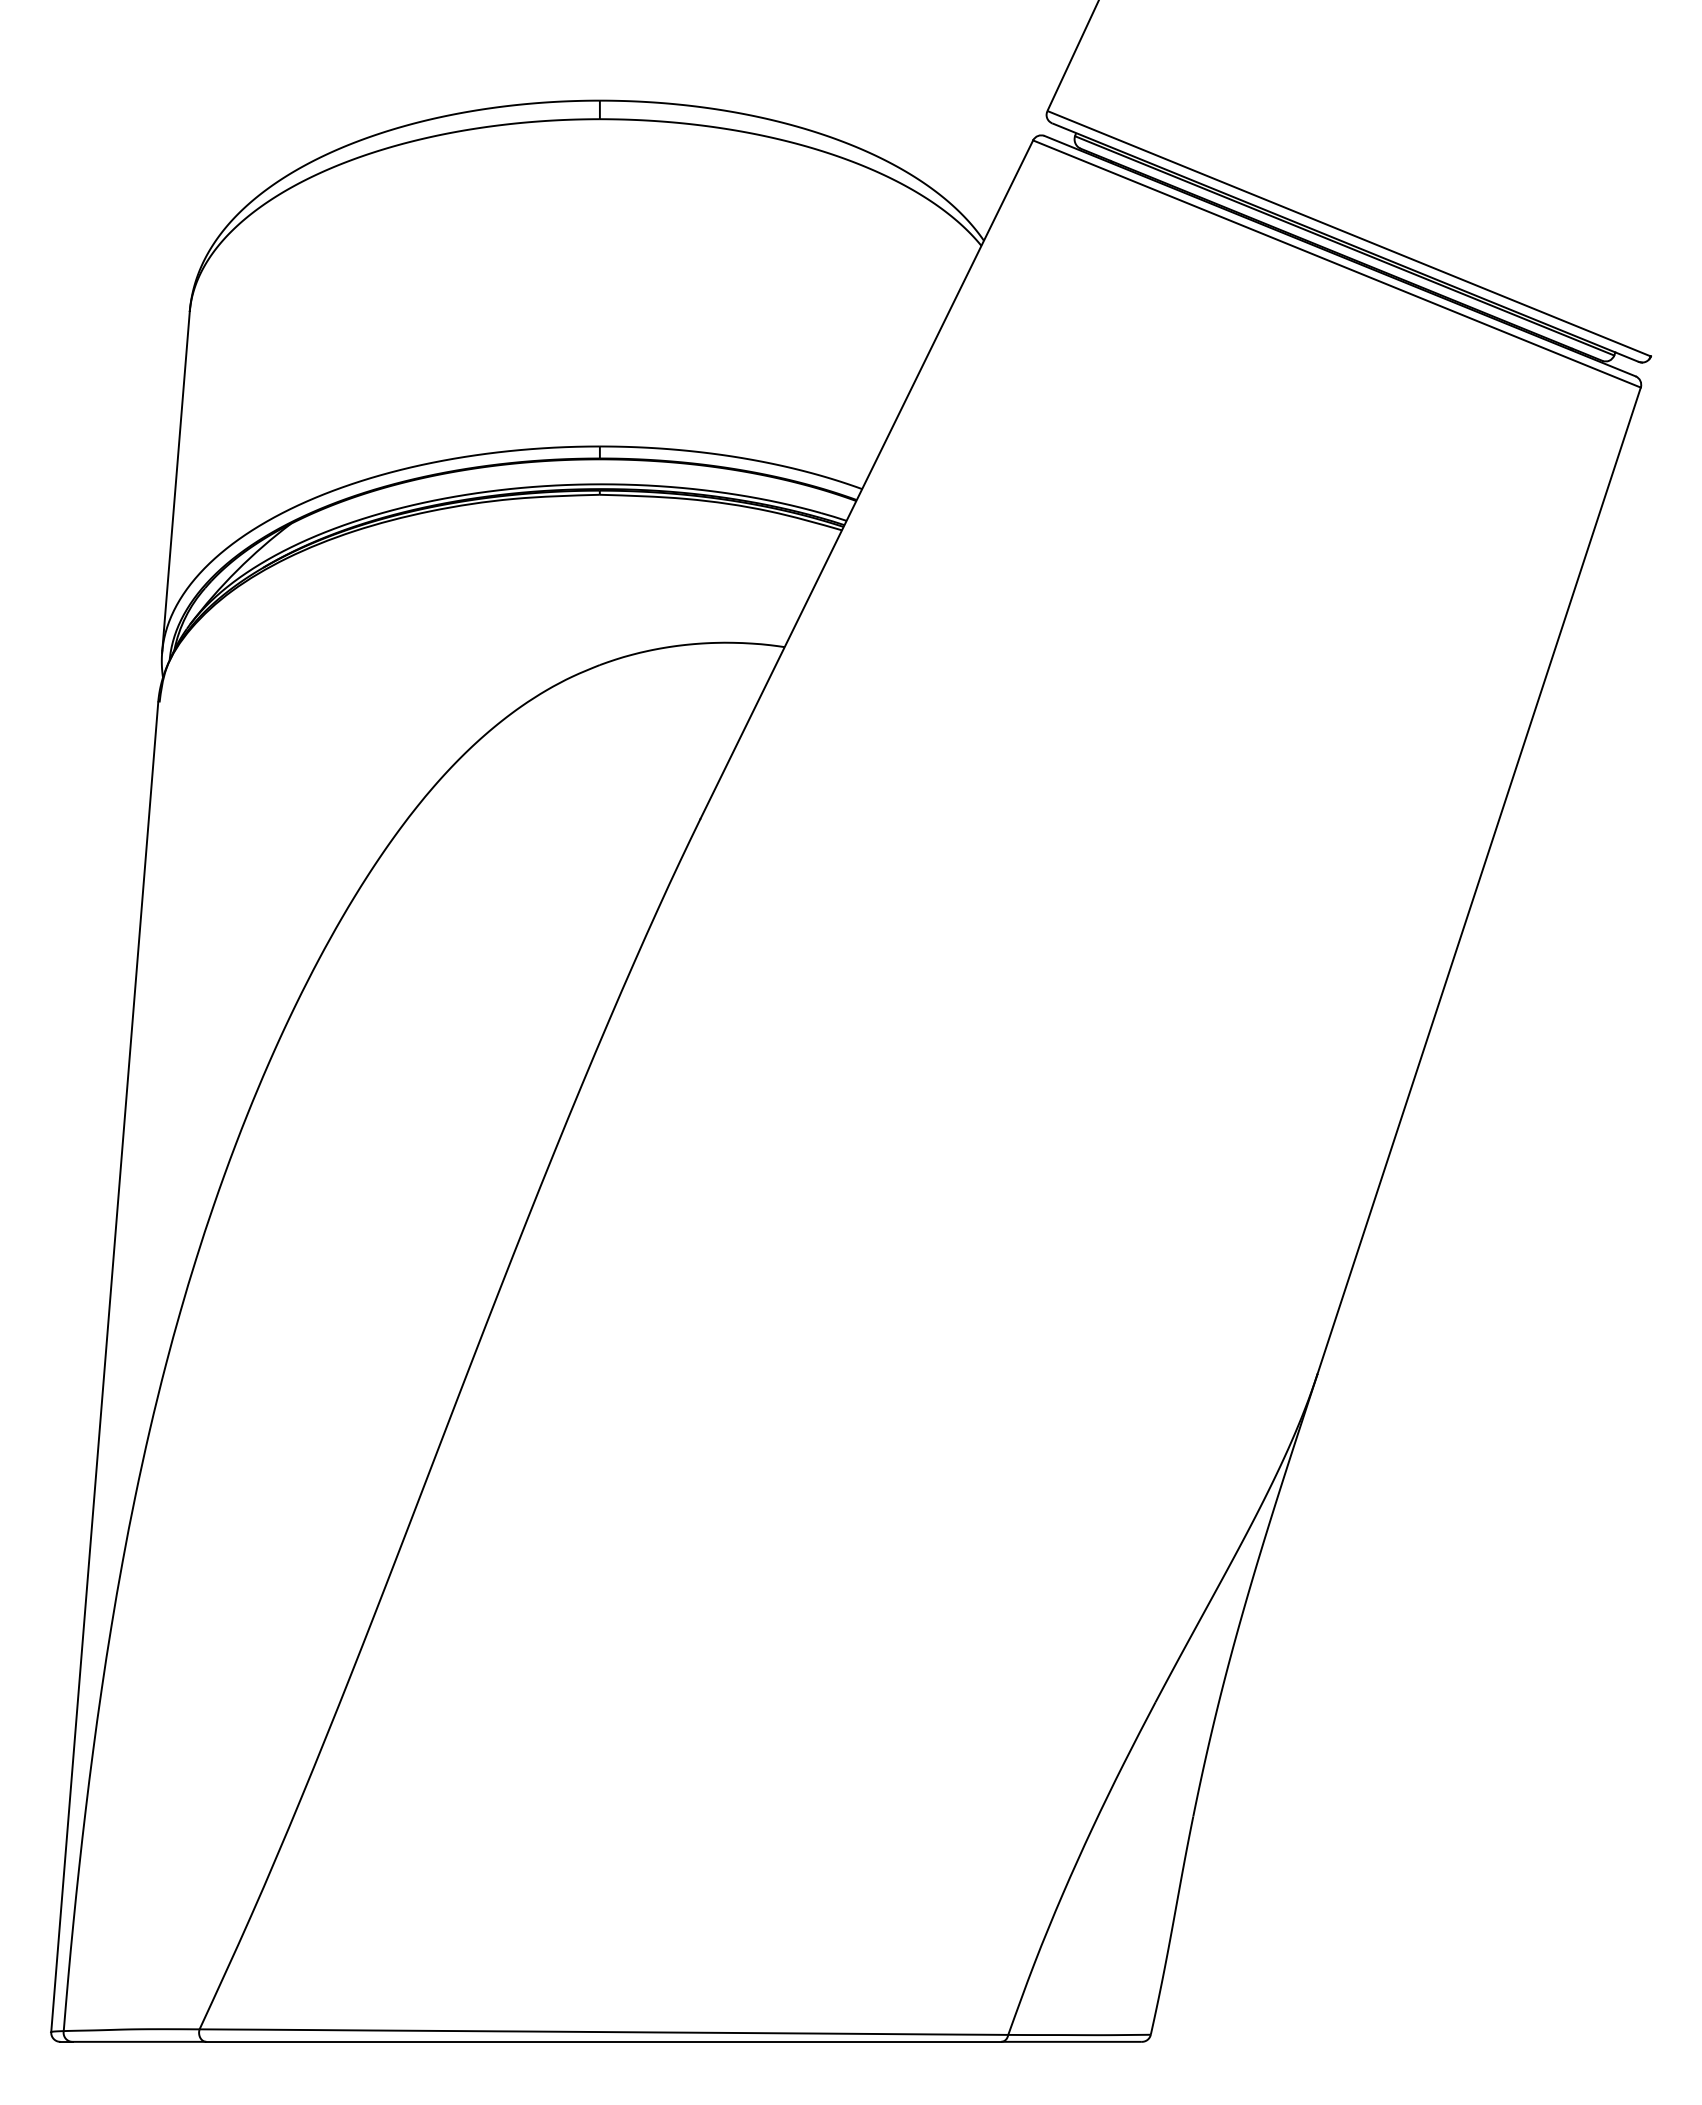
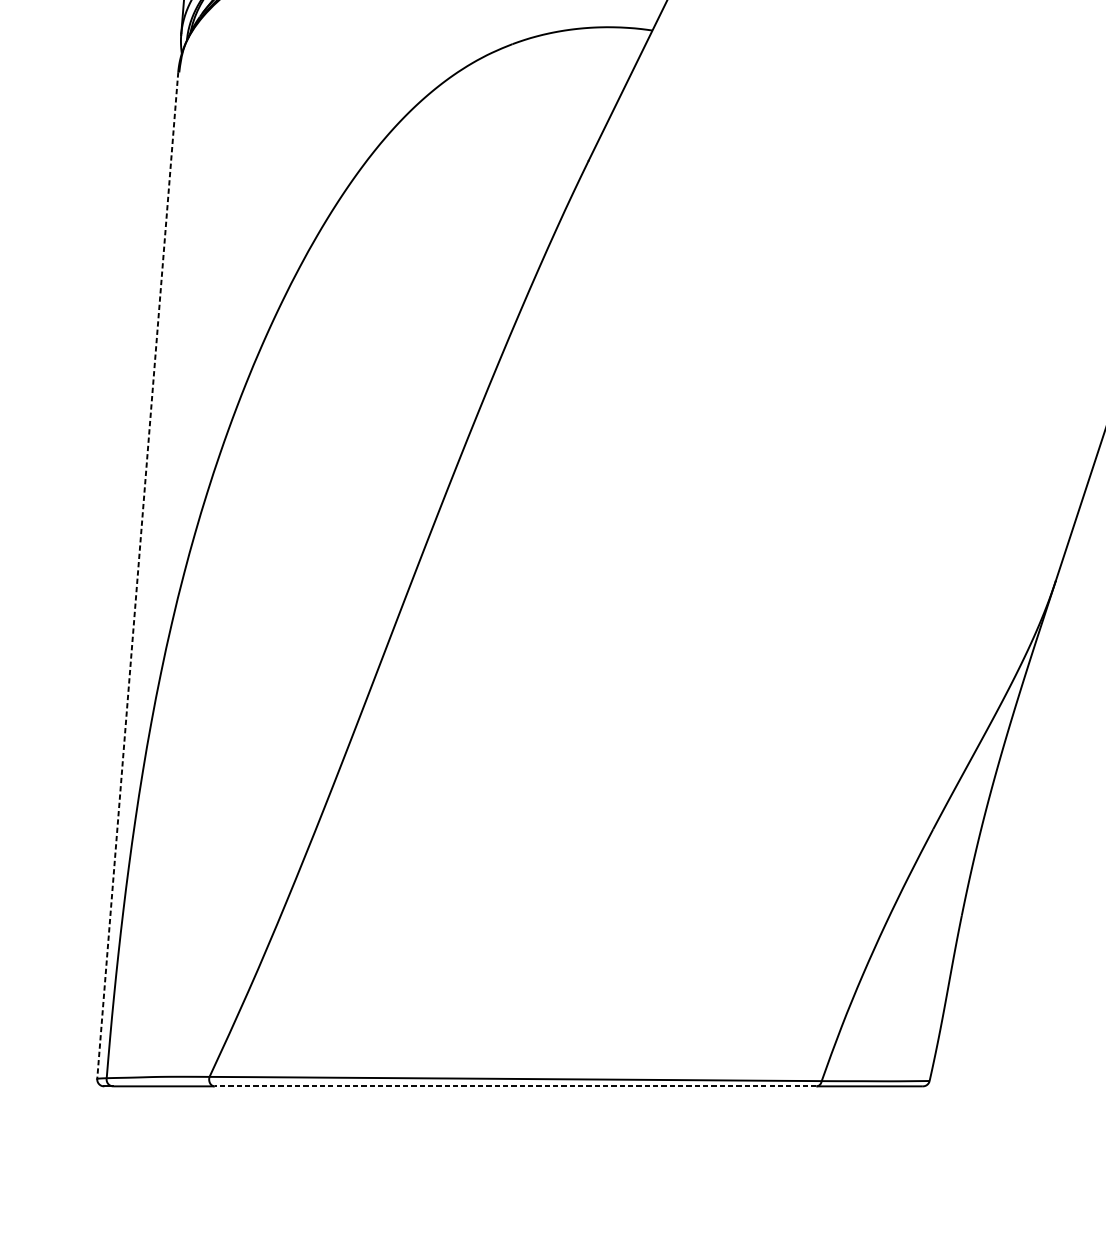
line: (104, 1367) -> (137, 575), solid -> dashed
line: (603, 2041) -> (515, 1086), solid -> dashed

